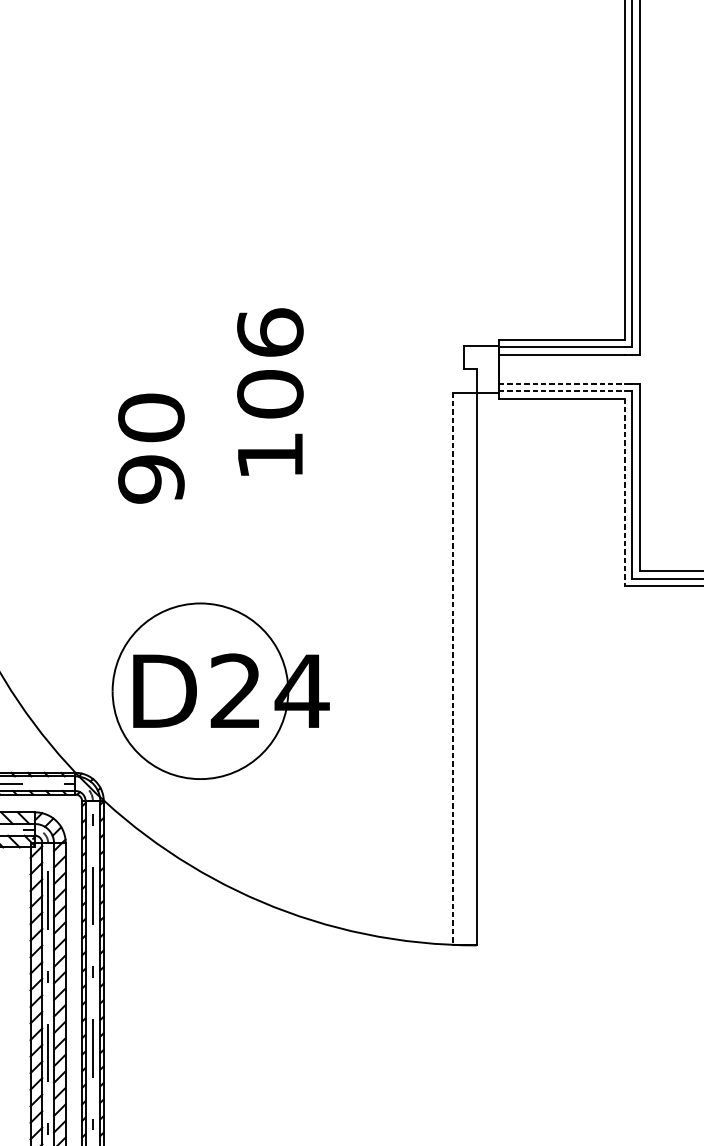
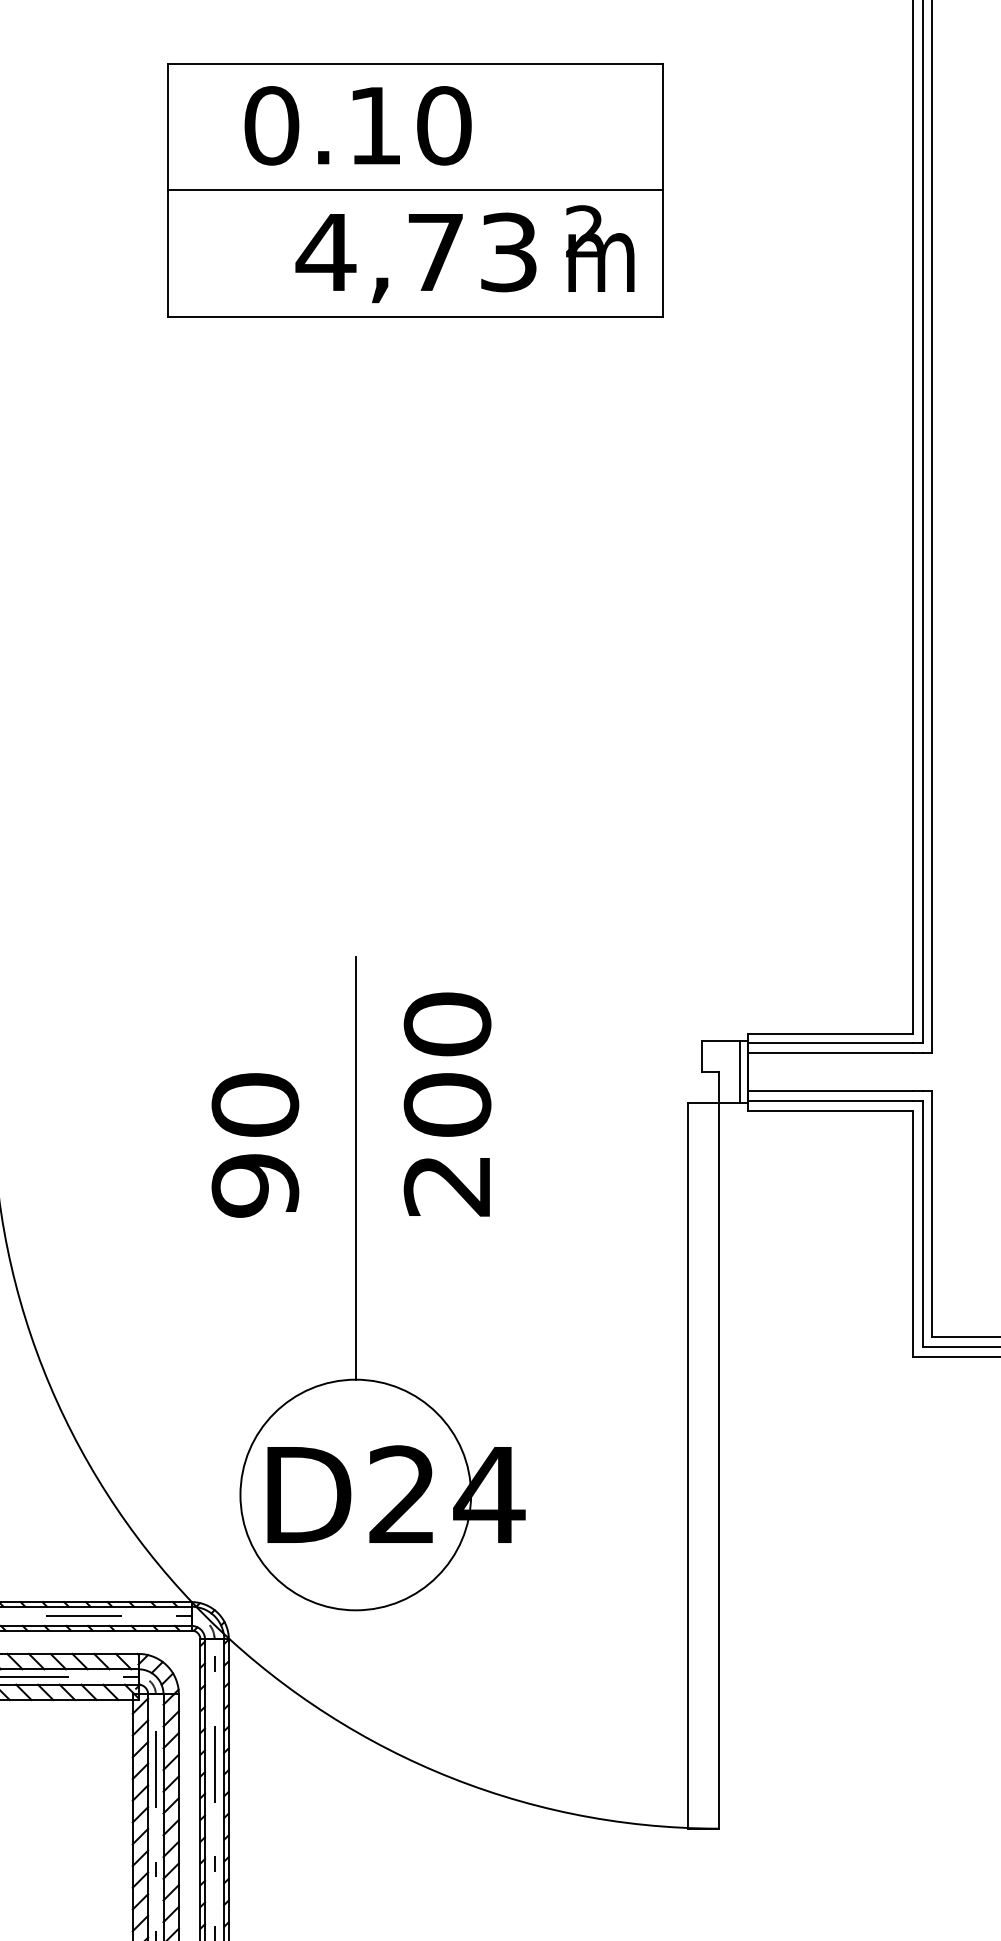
line: (493, 368) -> (740, 1071), added
line: (562, 383) -> (830, 1091), dashed -> solid
line: (562, 391) -> (830, 1101), dashed -> solid
text: (270, 393) -> (447, 1104), 106 -> 200
line: (200, 441) -> (355, 1167), added
text: (151, 448) -> (255, 1145), moved
line: (625, 492) -> (913, 1234), dashed -> solid
line: (453, 668) -> (687, 1465), dashed -> solid

